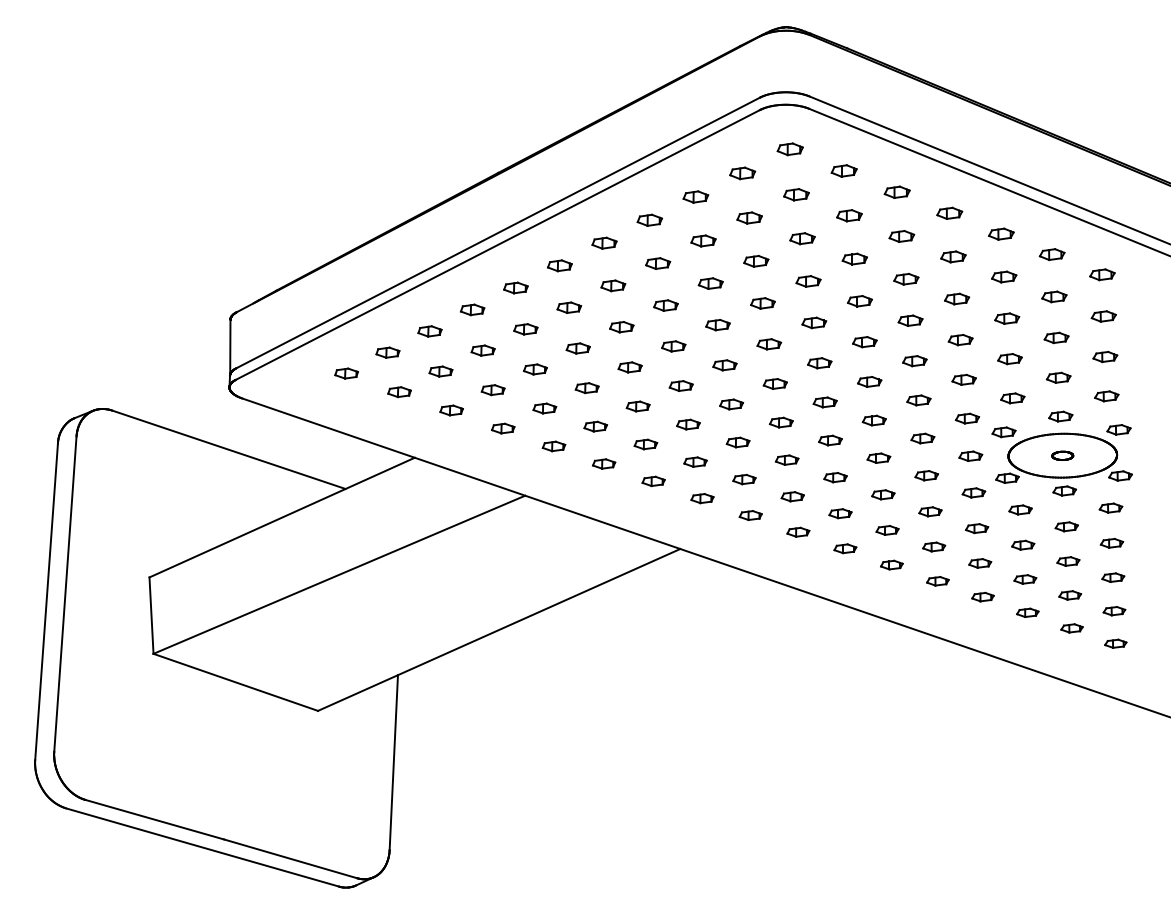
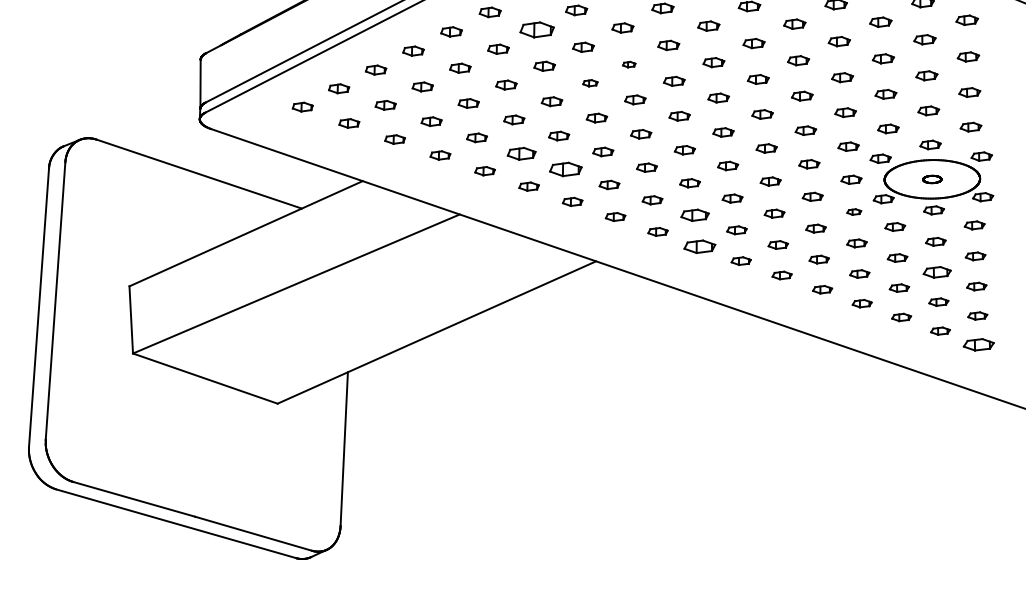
part: (613, 285) -> (537, 29), size x1.6
part: (717, 325) -> (628, 64), size x0.6
part: (673, 346) -> (590, 83), size x0.7
part: (595, 426) -> (521, 153), size x1.4
part: (645, 444) -> (565, 169), size x1.6
part: (973, 492) -> (853, 211), size x0.7
part: (792, 496) -> (694, 215), size x1.4
part: (798, 531) -> (700, 245), size x1.6
part: (1068, 561) -> (937, 272), size x1.4
part: (1115, 643) -> (978, 344), size x1.6

